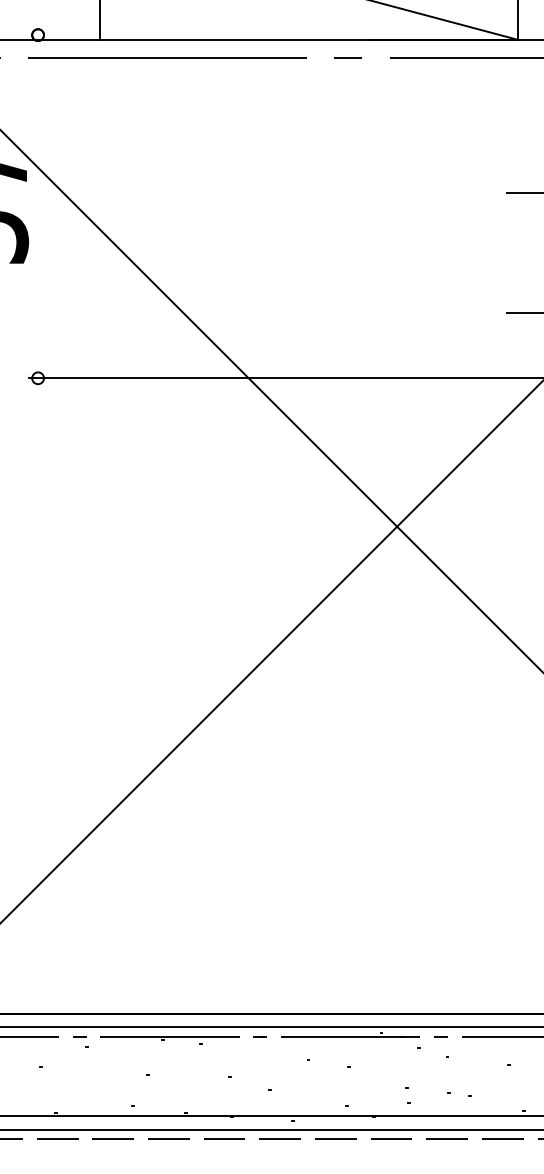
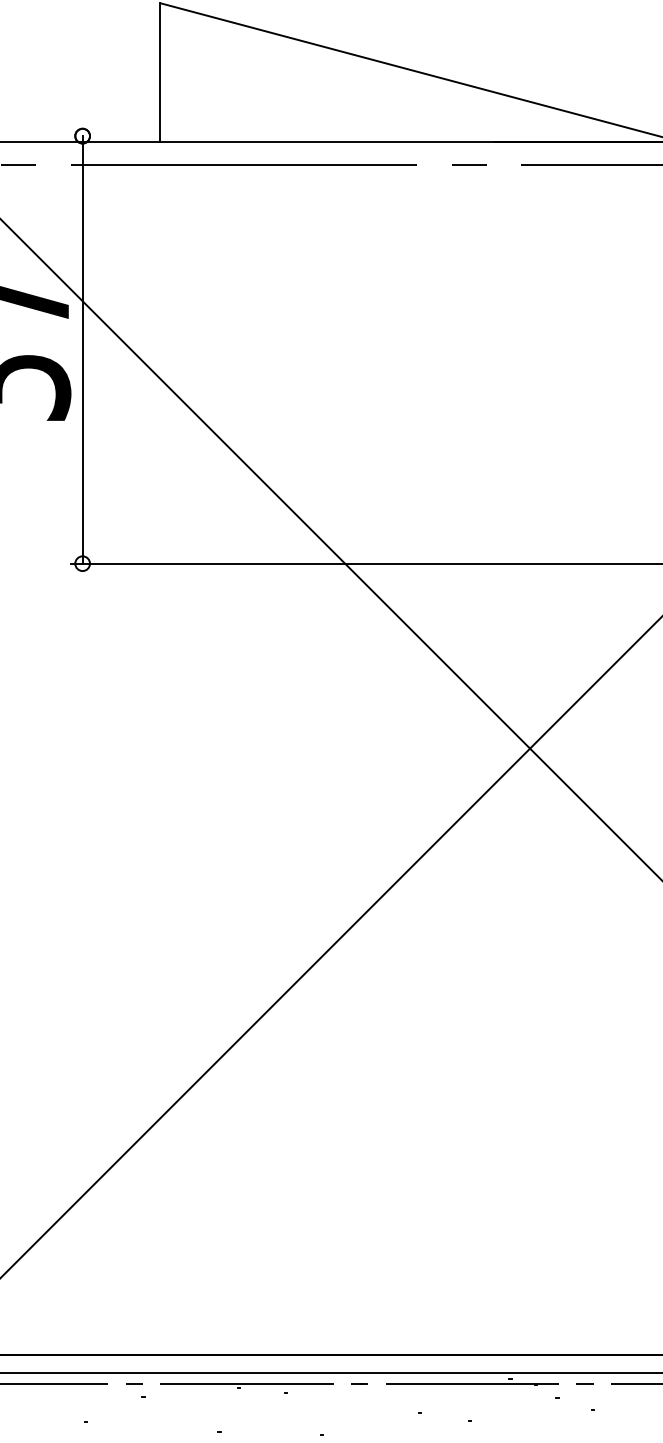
line: (38, 206) -> (83, 349), added

